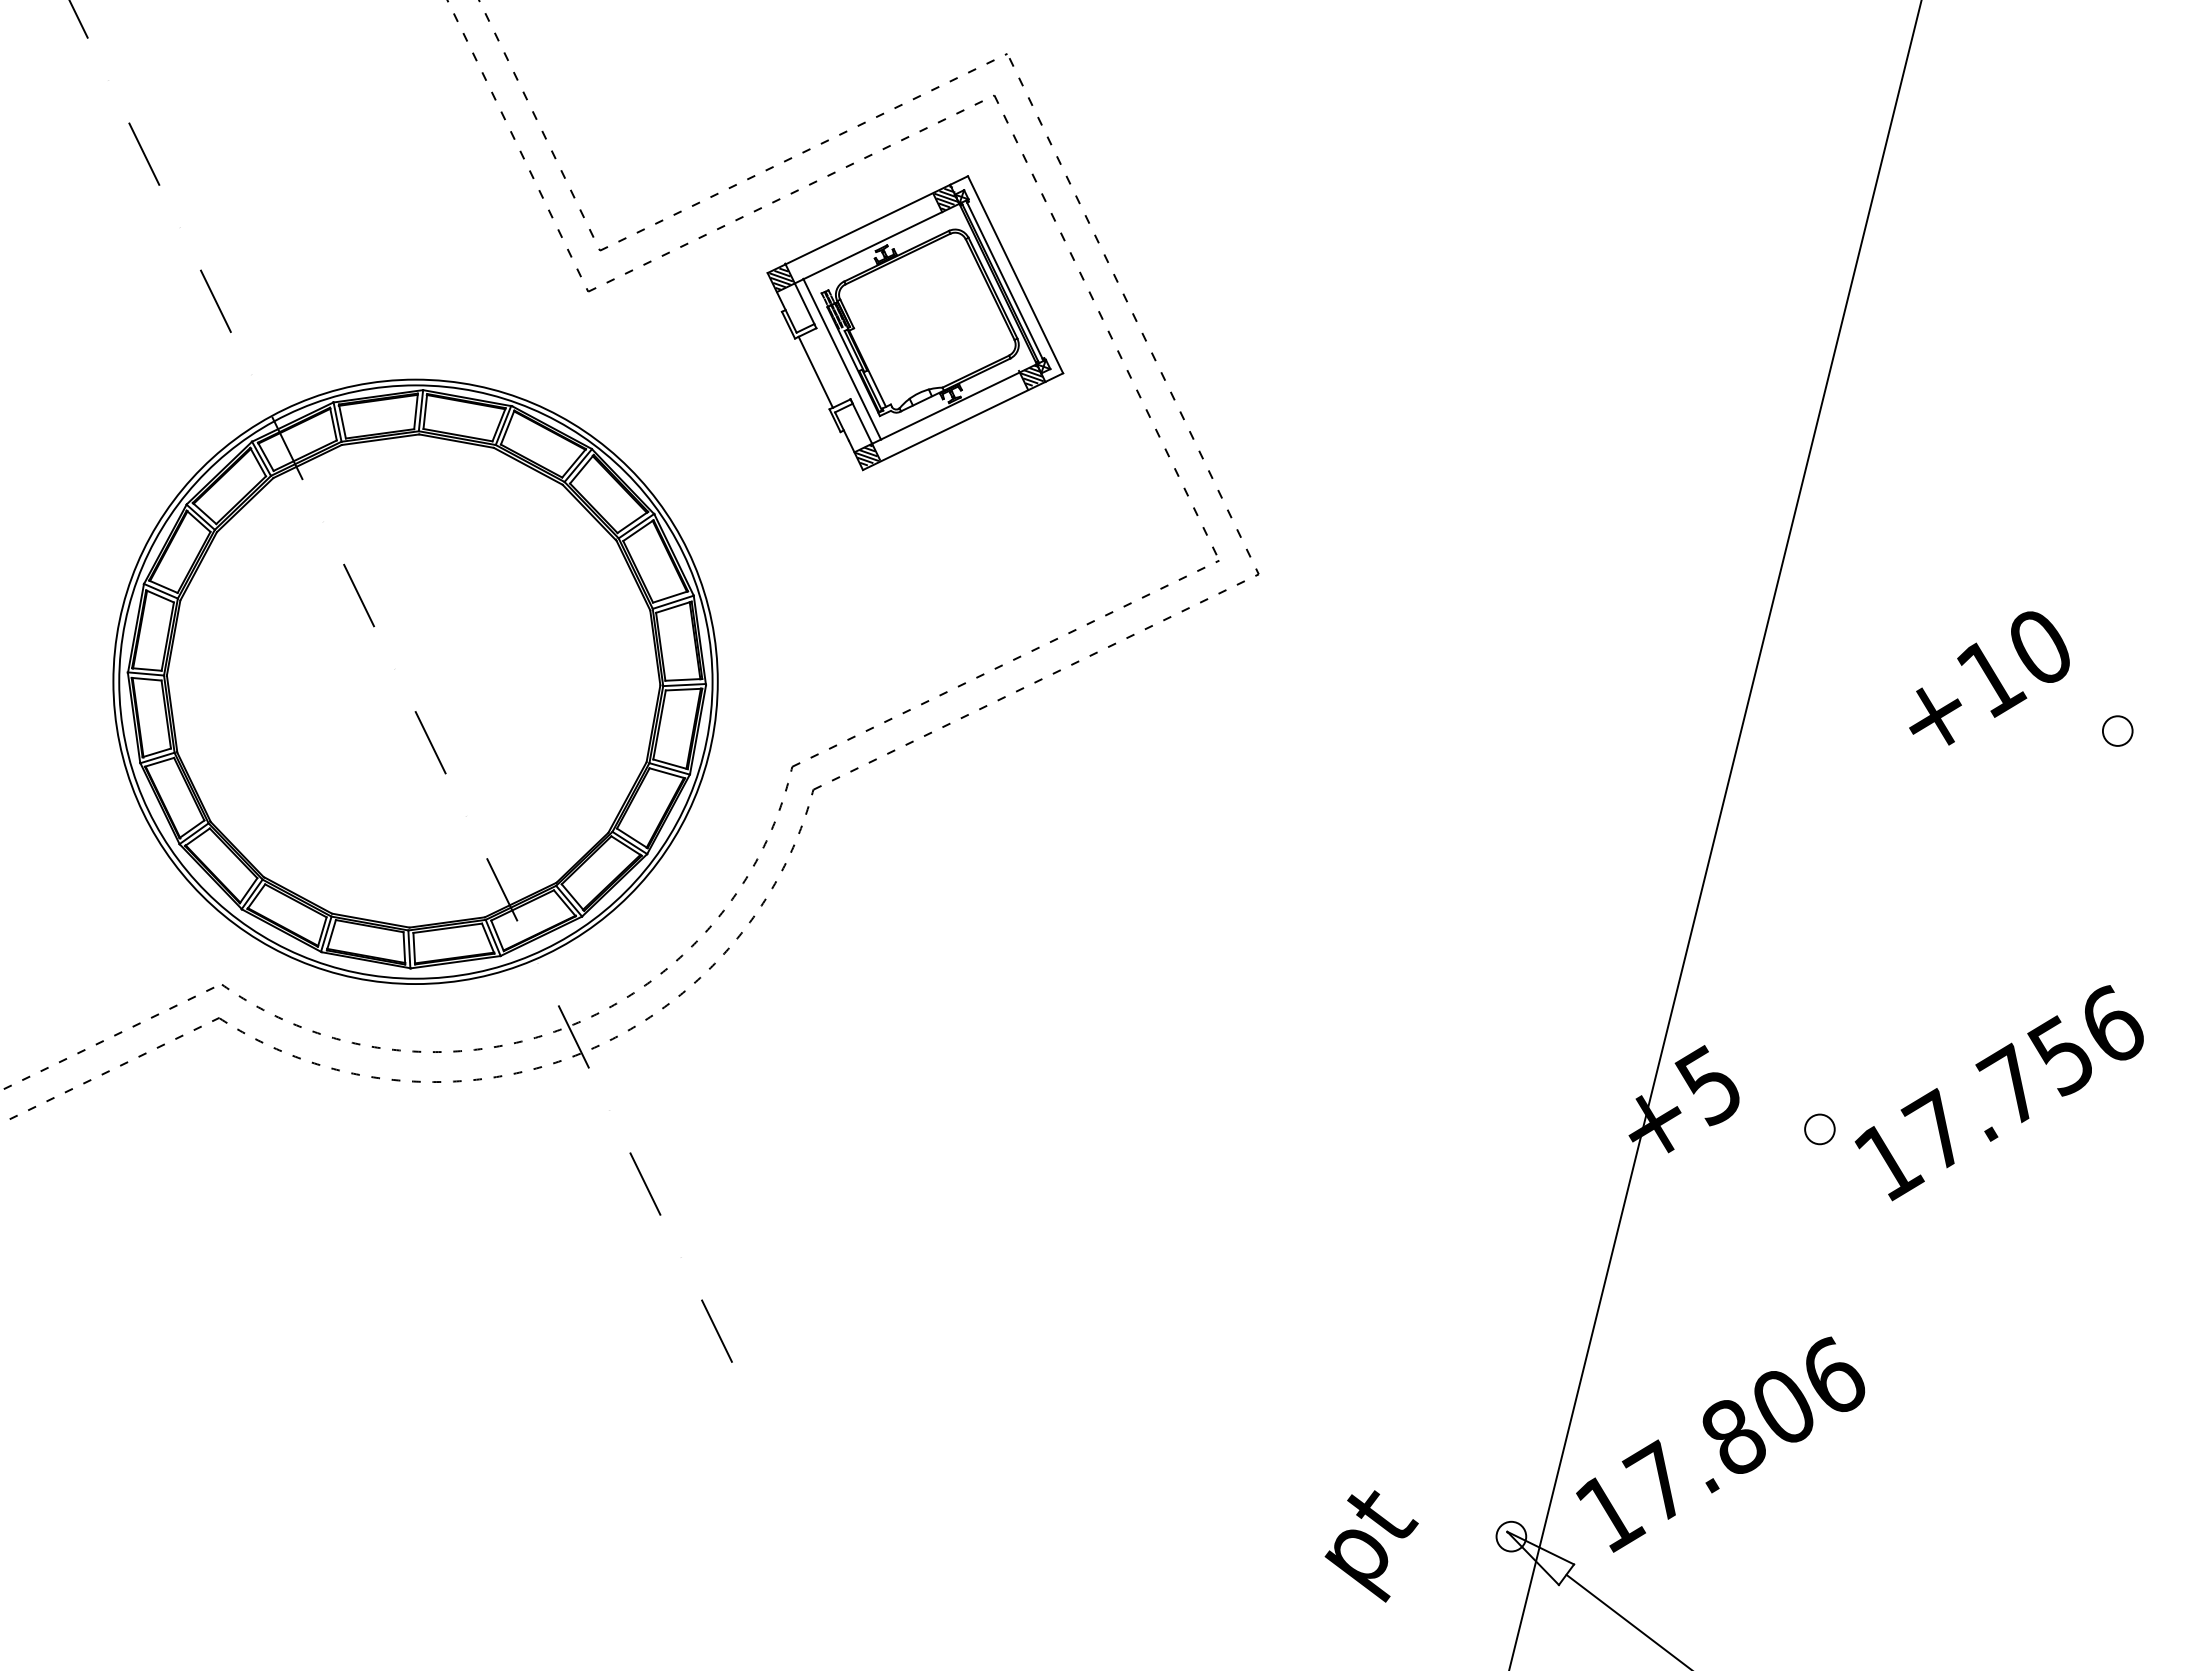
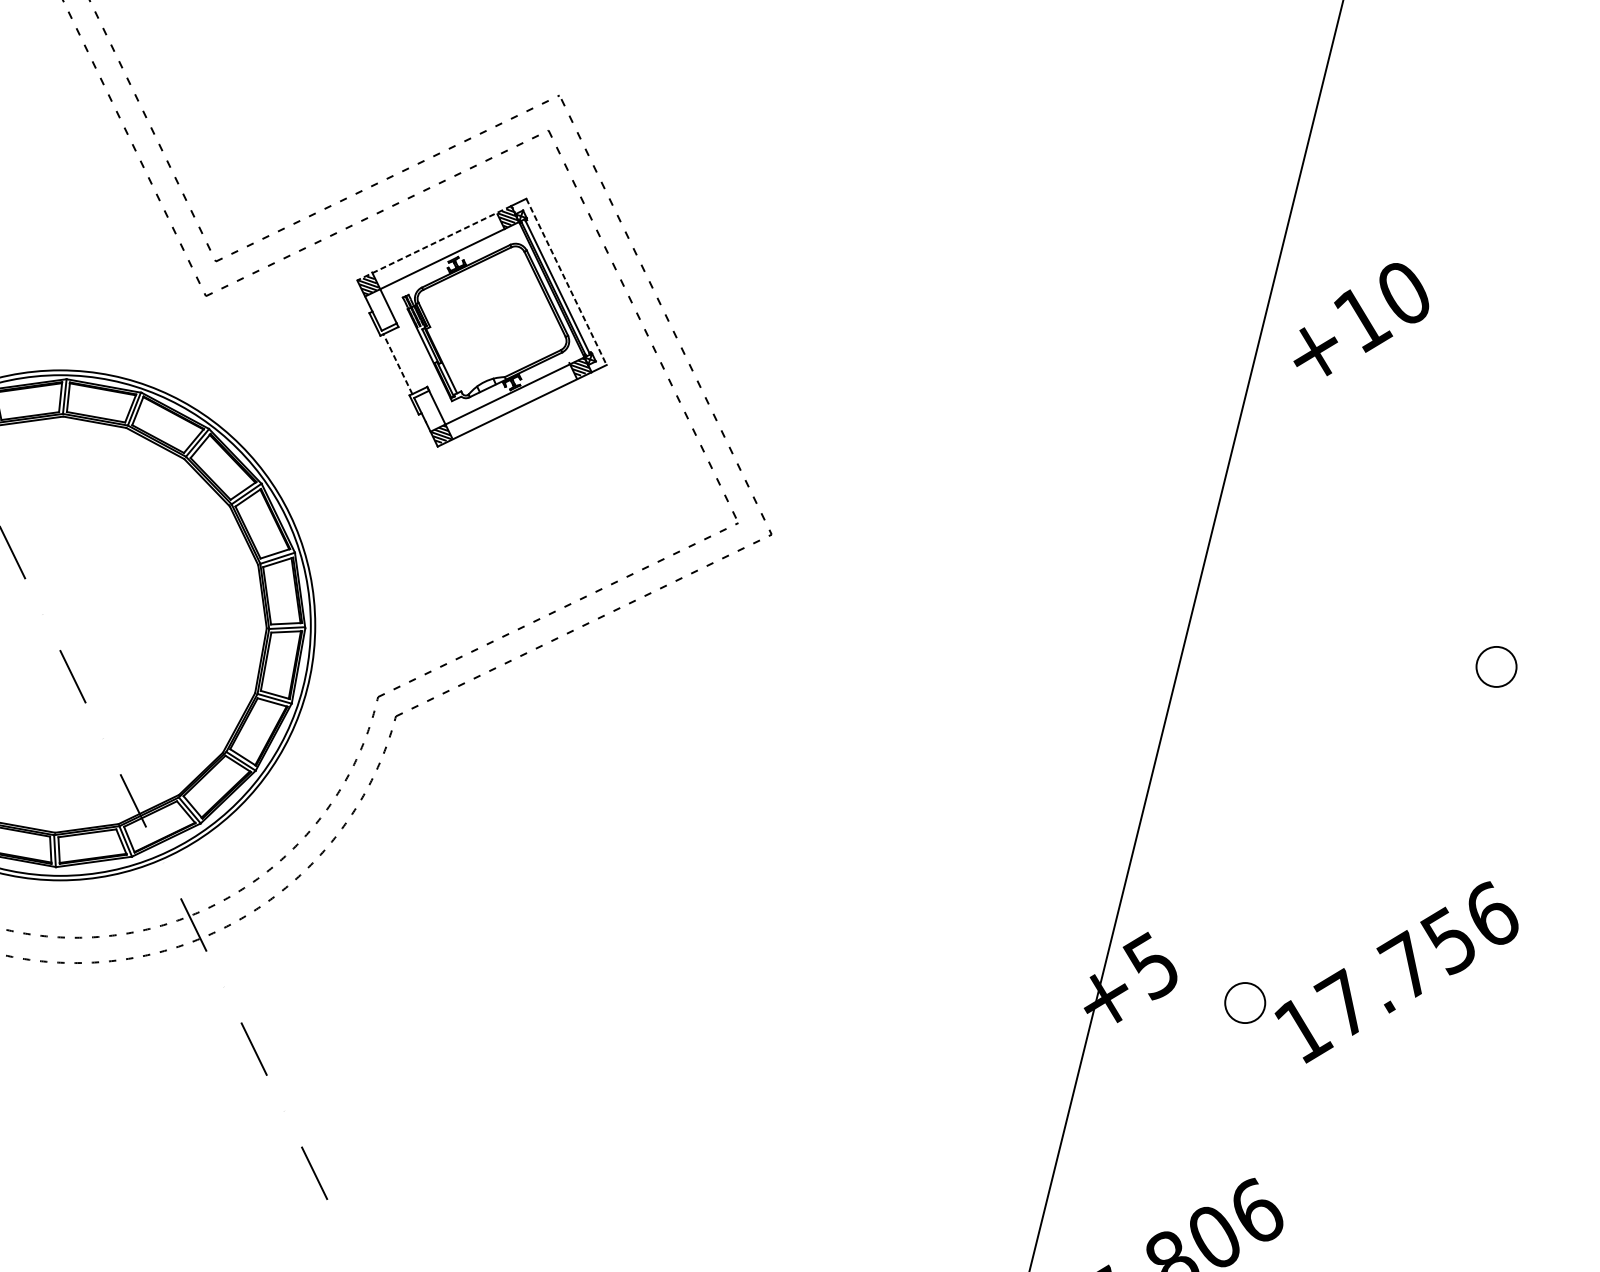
line: (858, 229) -> (433, 243), solid -> dashed
line: (1015, 275) -> (566, 282), solid -> dashed
line: (842, 358) -> (420, 352), removed
line: (815, 371) -> (397, 363), solid -> dashed
text: (1989, 678) -> (1361, 319), moved
circle: (2117, 730) -> (1496, 666), size x1.6
circle: (1819, 1129) -> (1244, 1003), size x1.6

